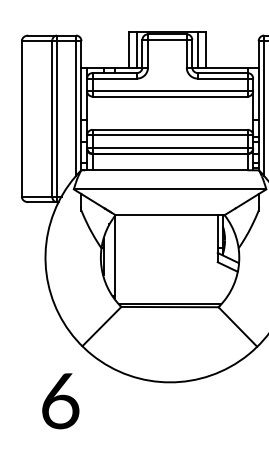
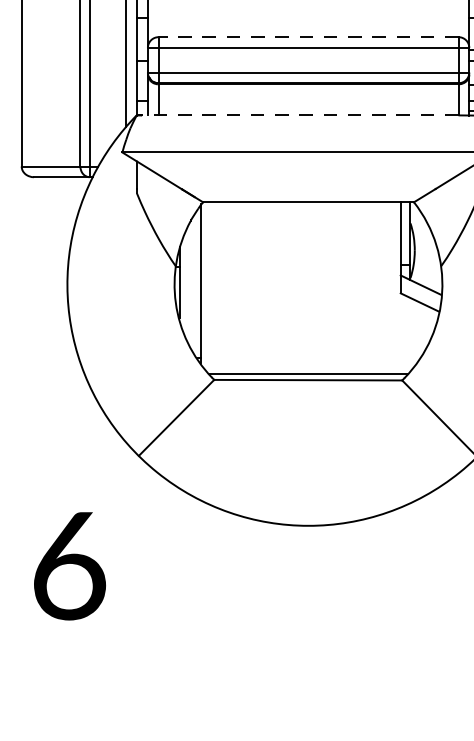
line: (170, 129) -> (309, 36), solid -> dashed
line: (165, 170) -> (299, 115), solid -> dashed
text: (60, 401) -> (69, 566), moved

